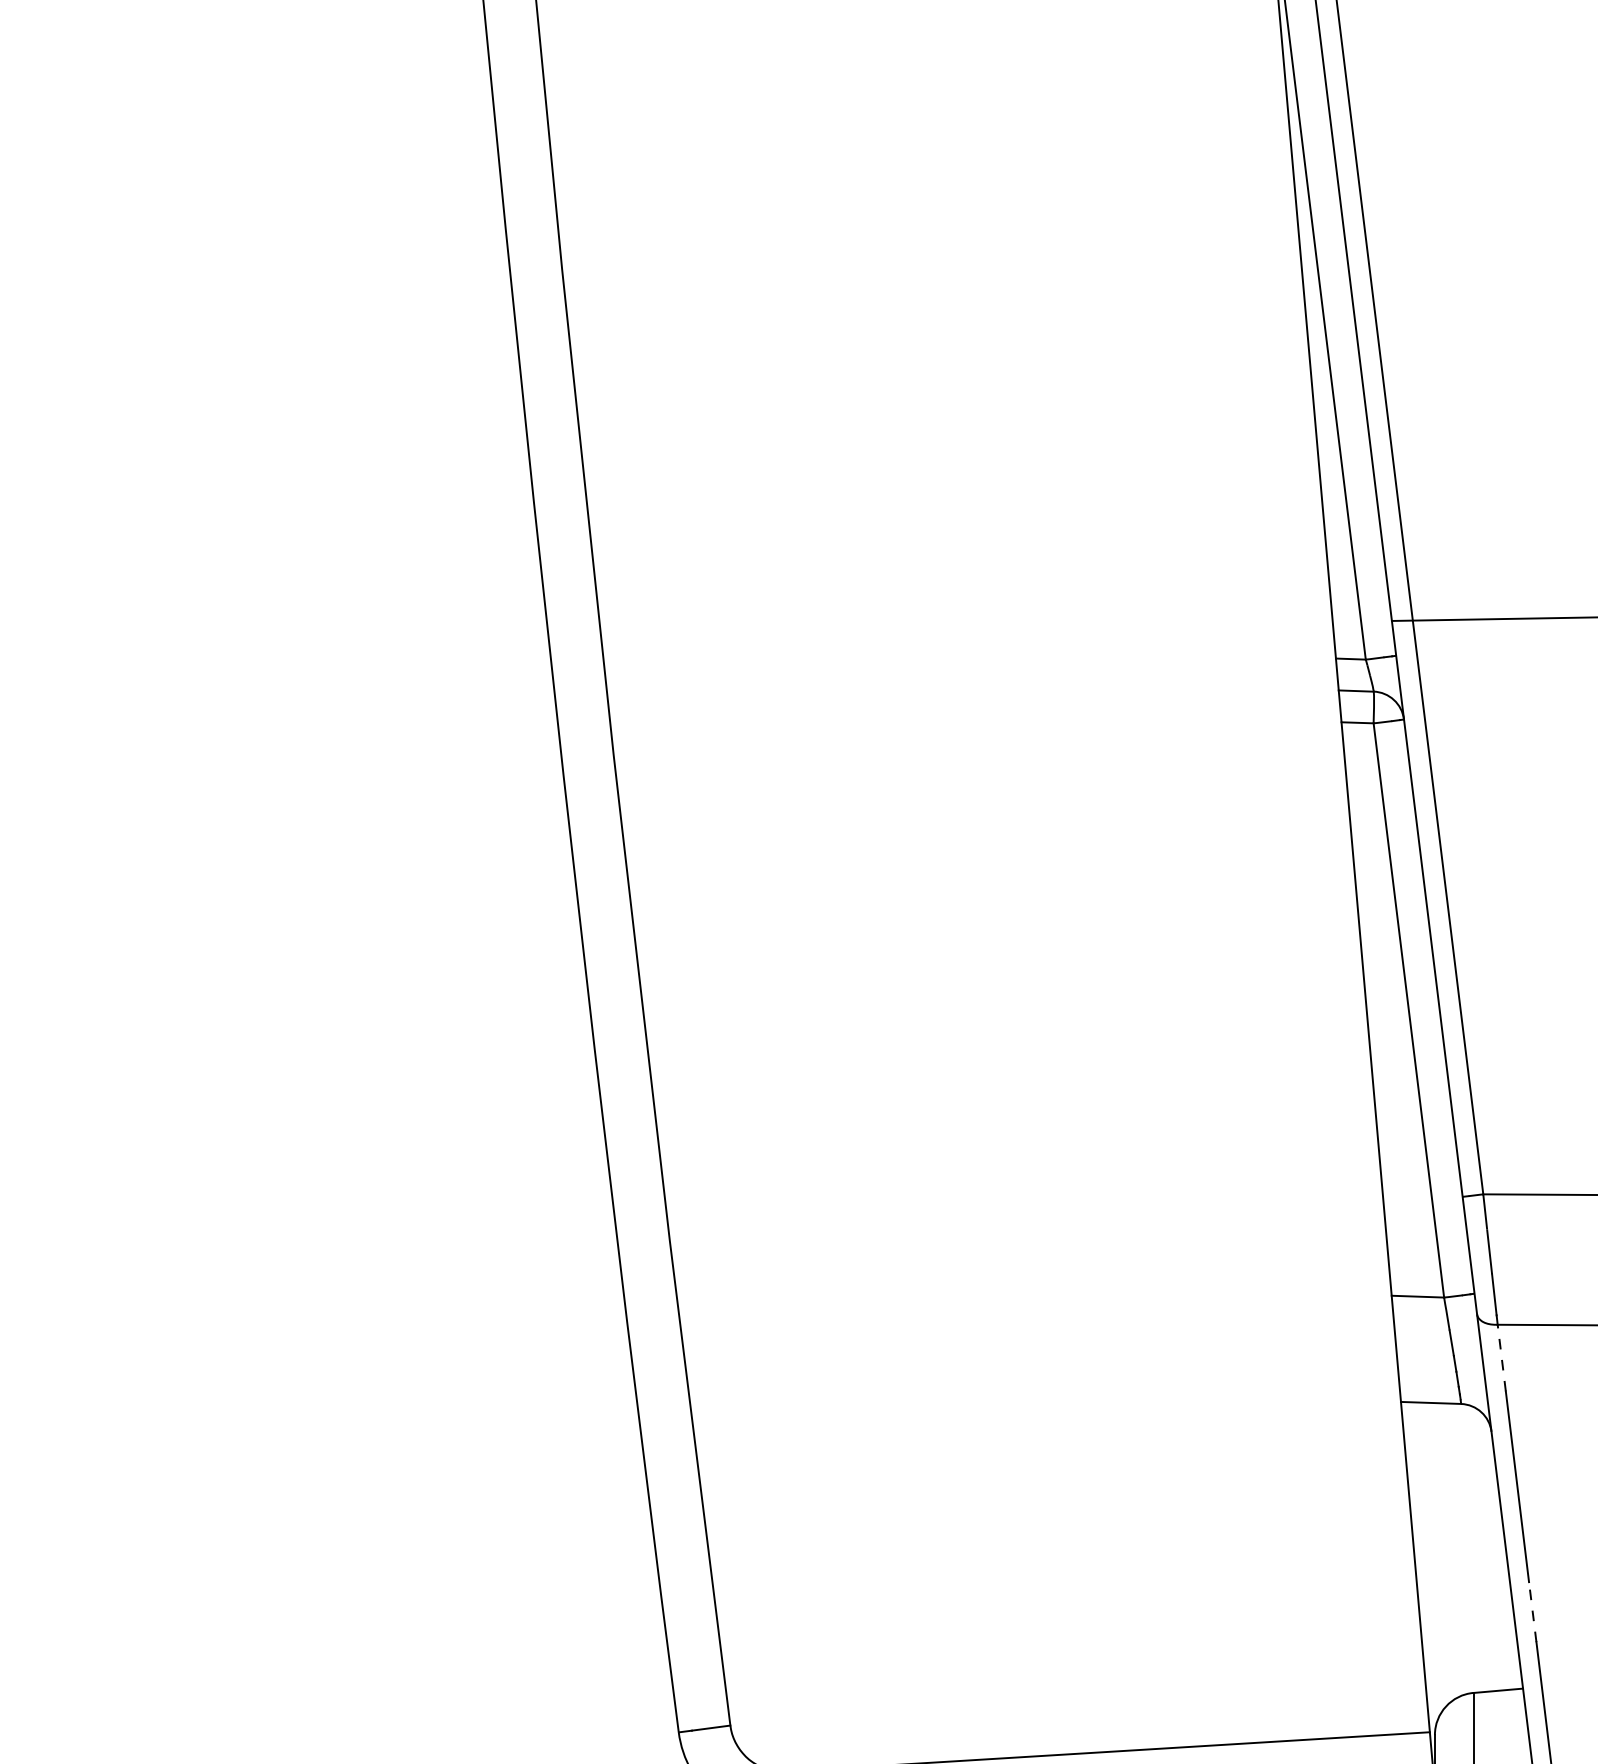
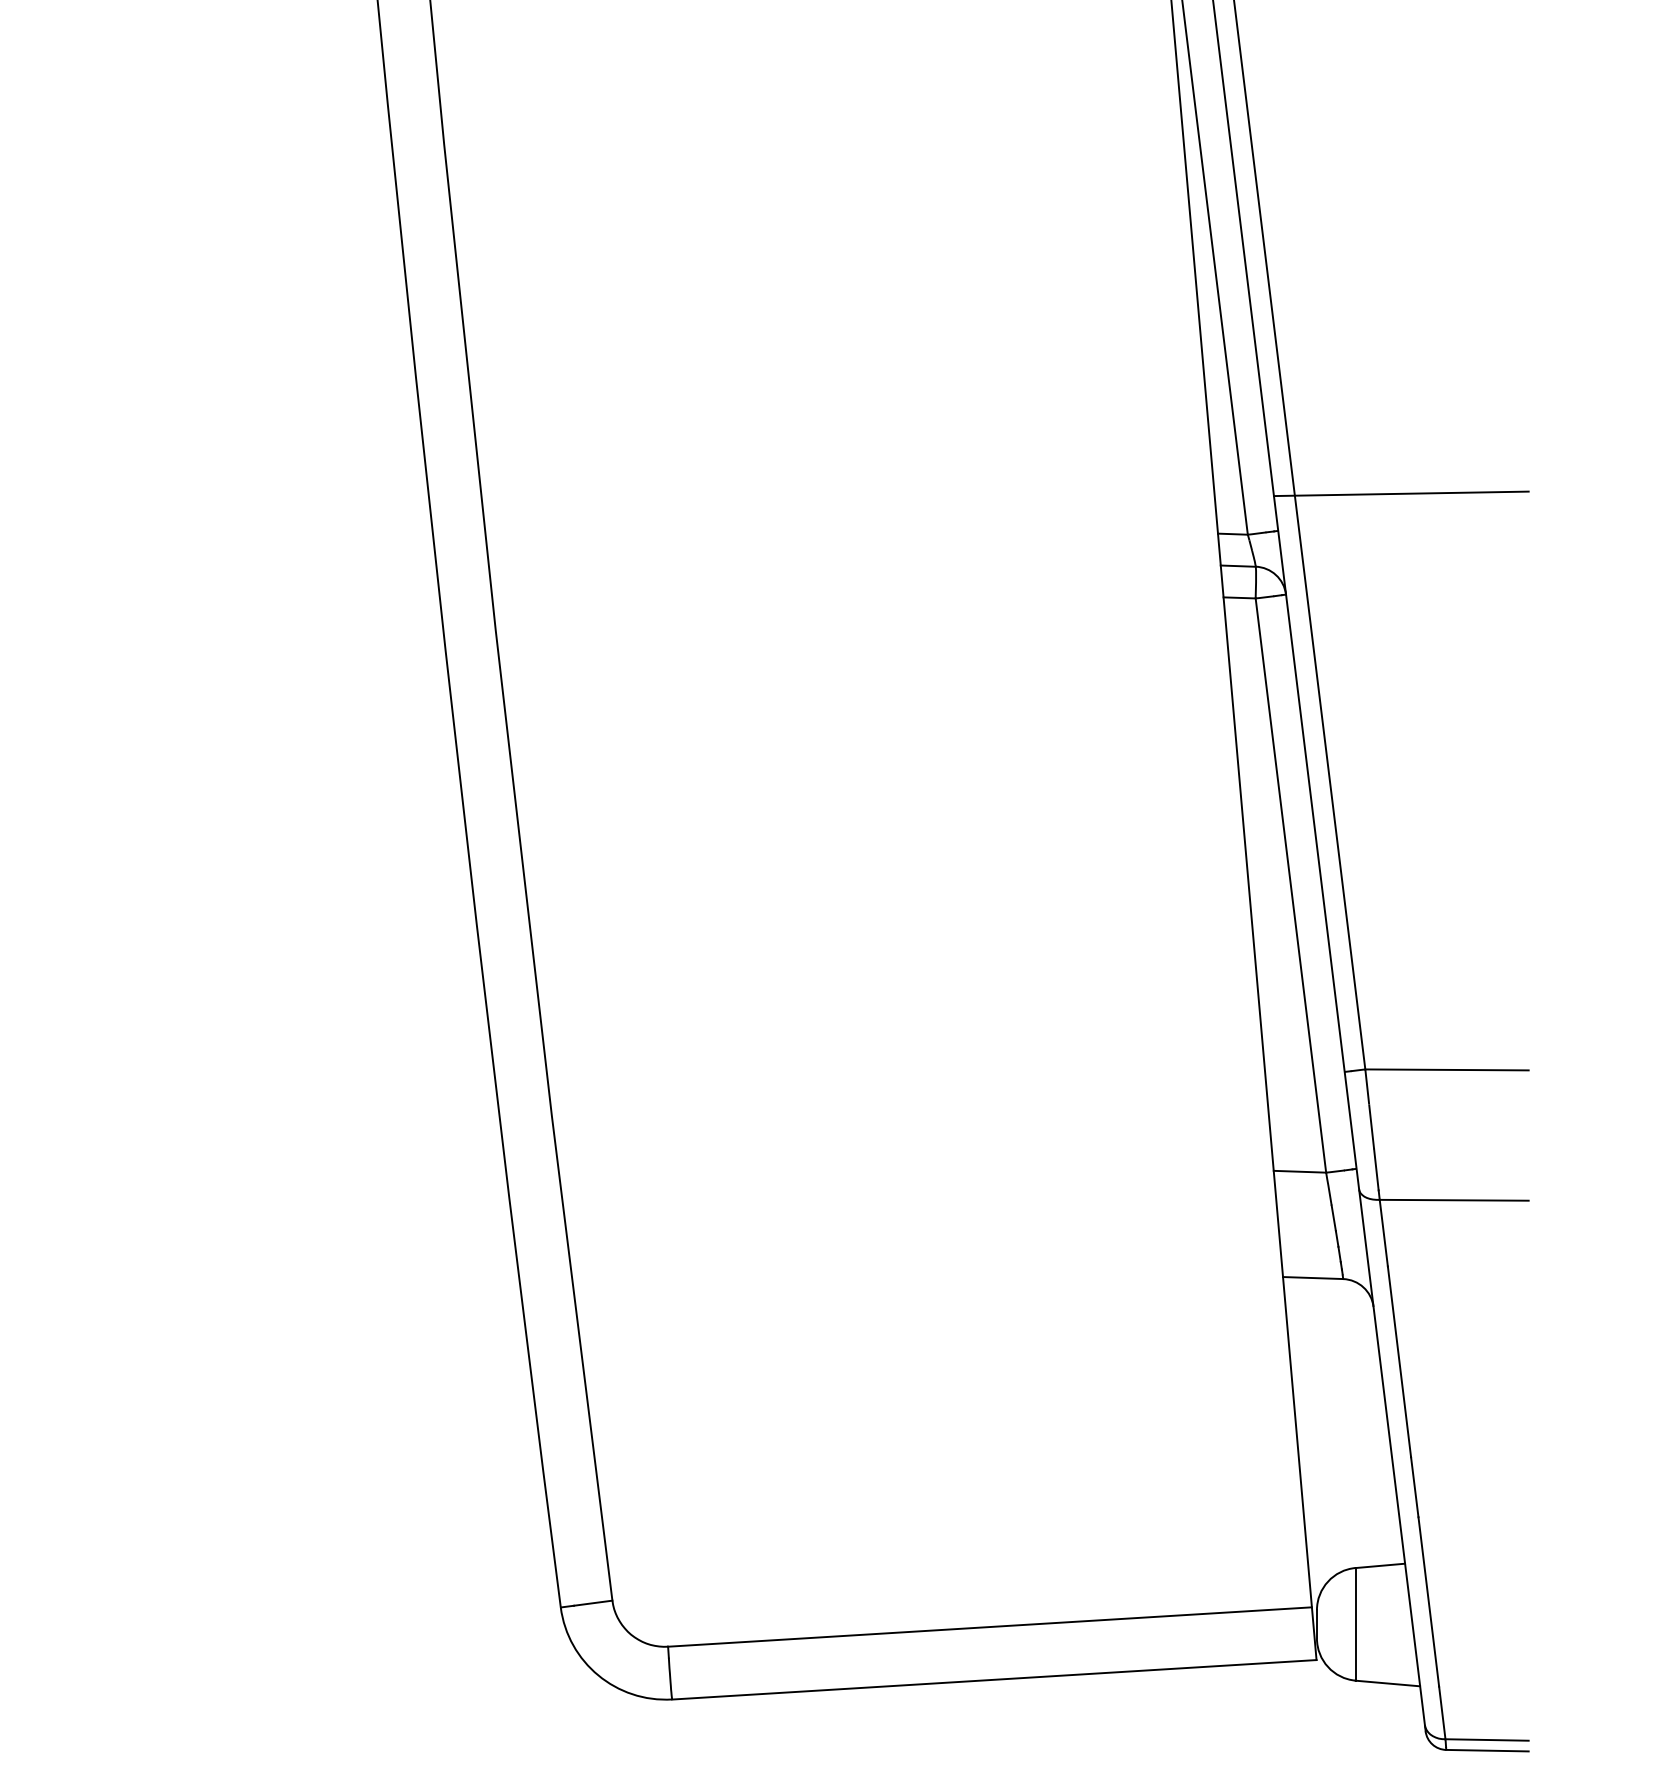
line: (1501, 1358) -> (1383, 1233), dashed -> solid
line: (1532, 1611) -> (1414, 1486), dashed -> solid

